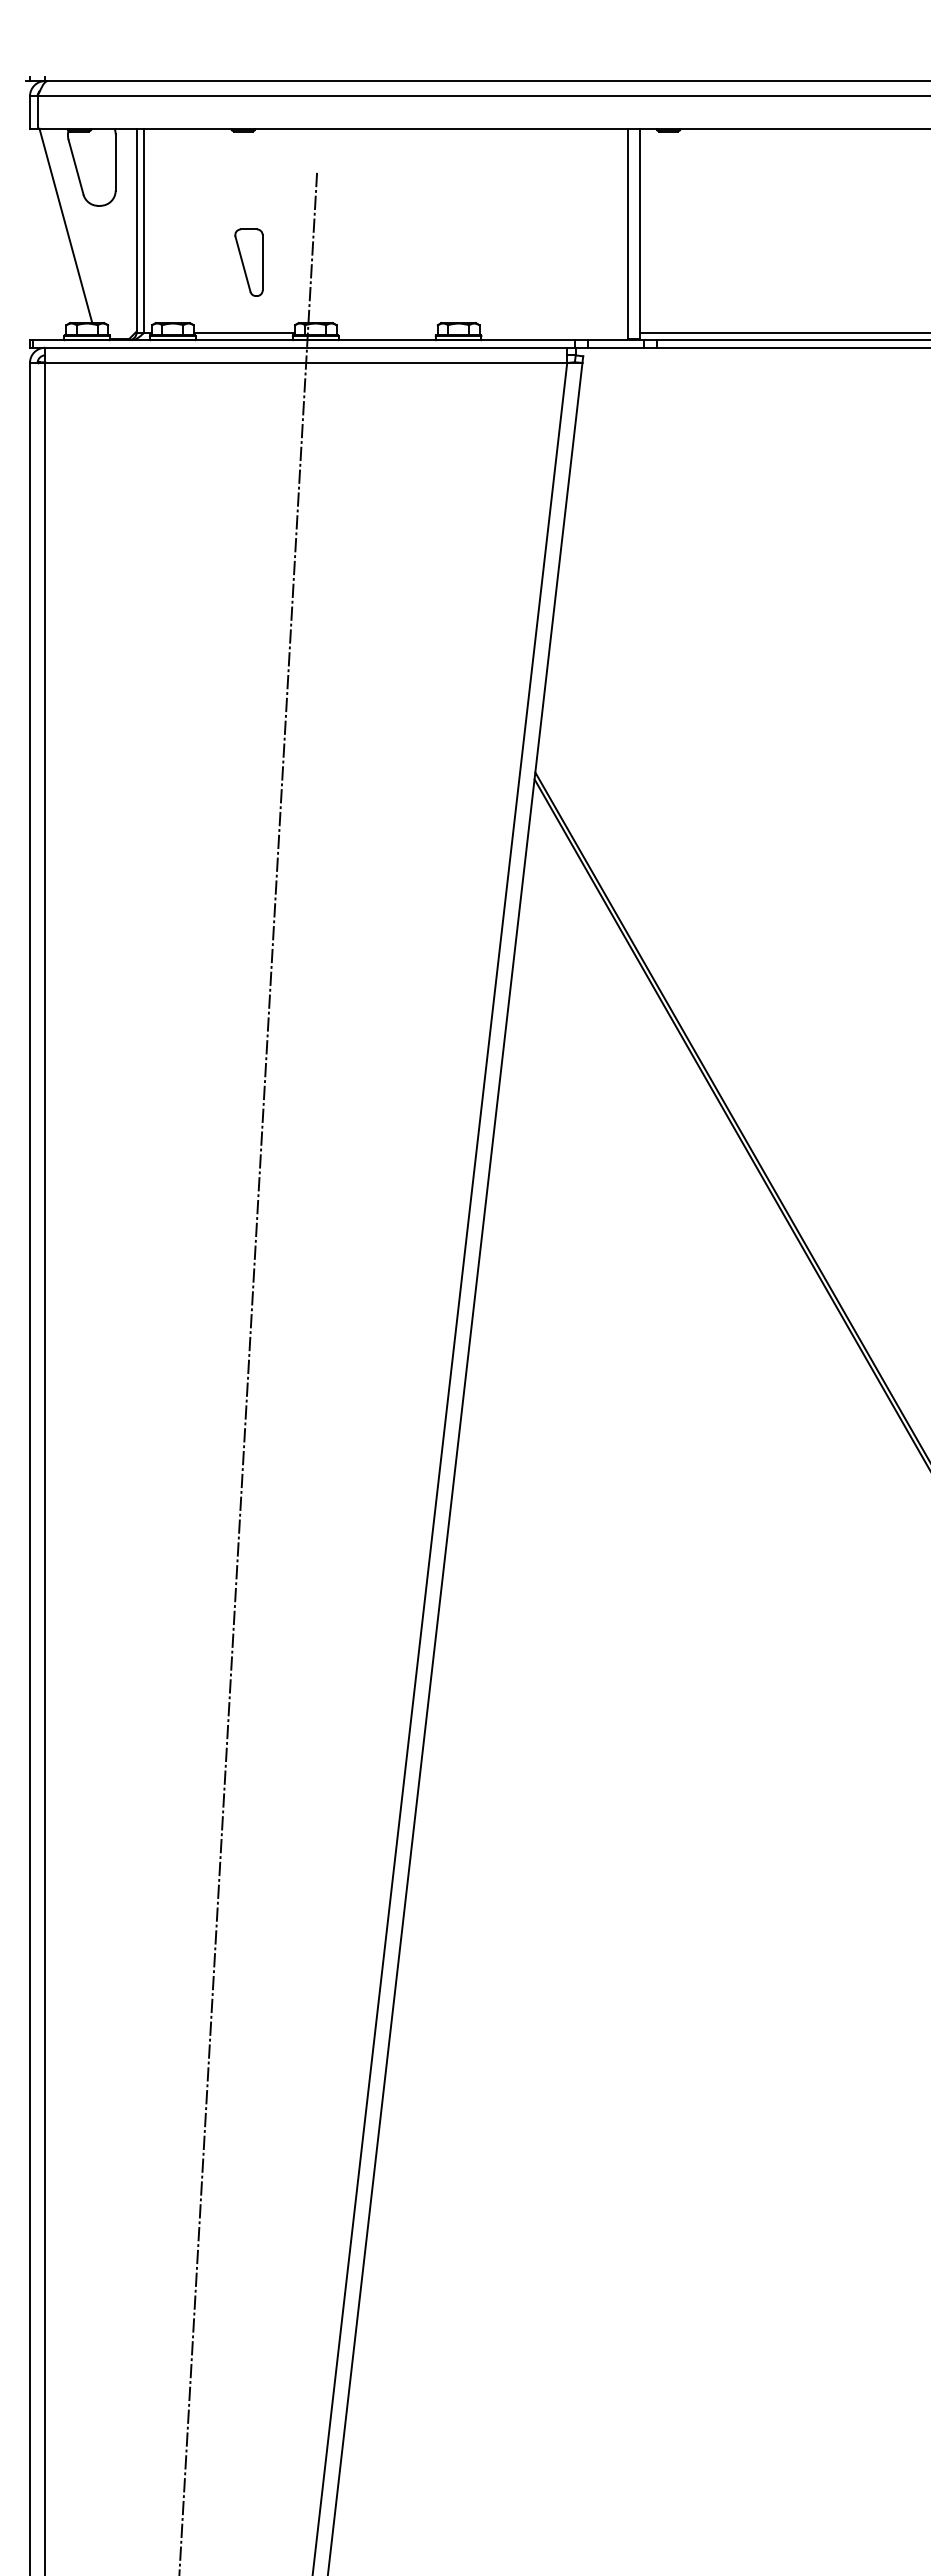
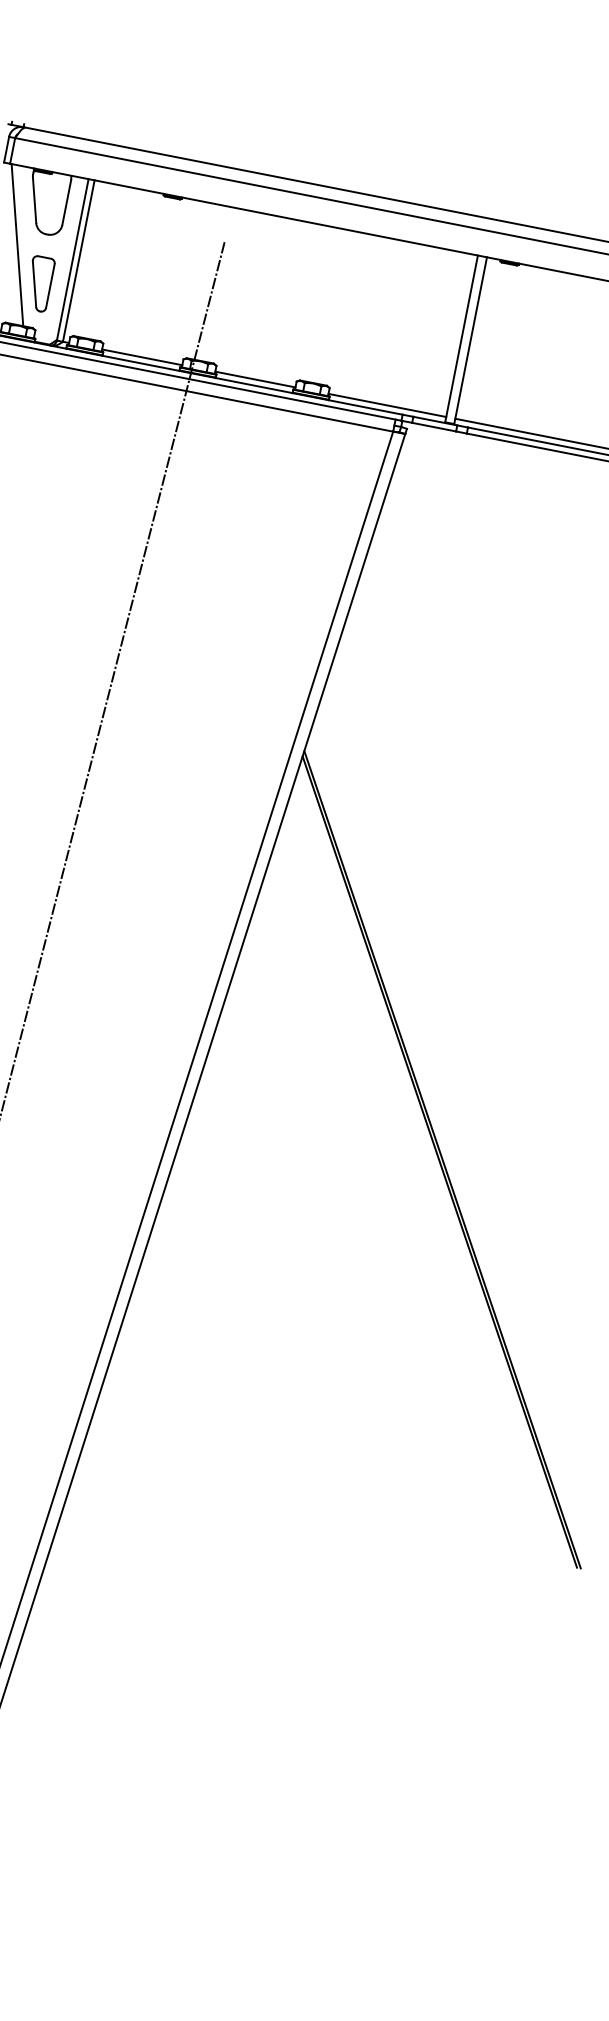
part: (248, 262) -> (39, 283), moved
line: (386, 332) -> (254, 379), added
line: (553, 332) -> (387, 405), added

